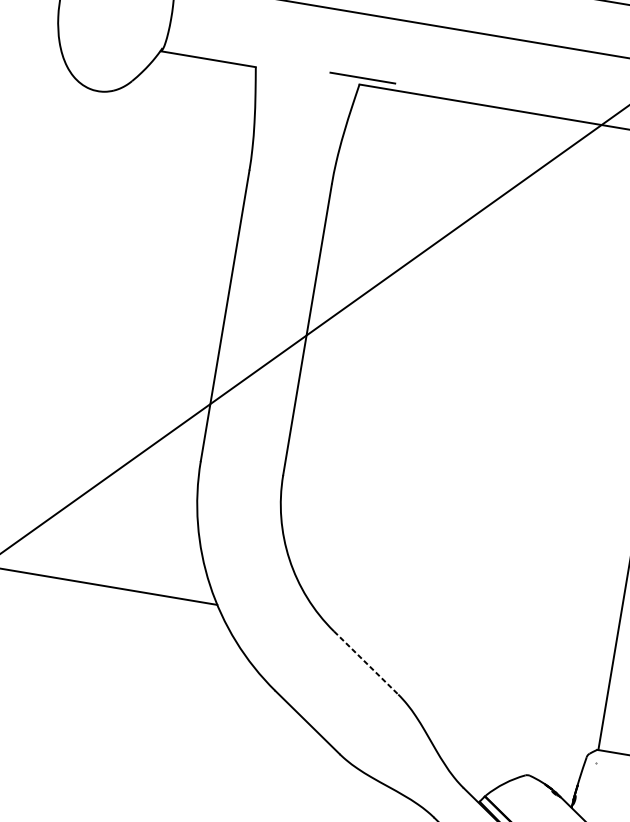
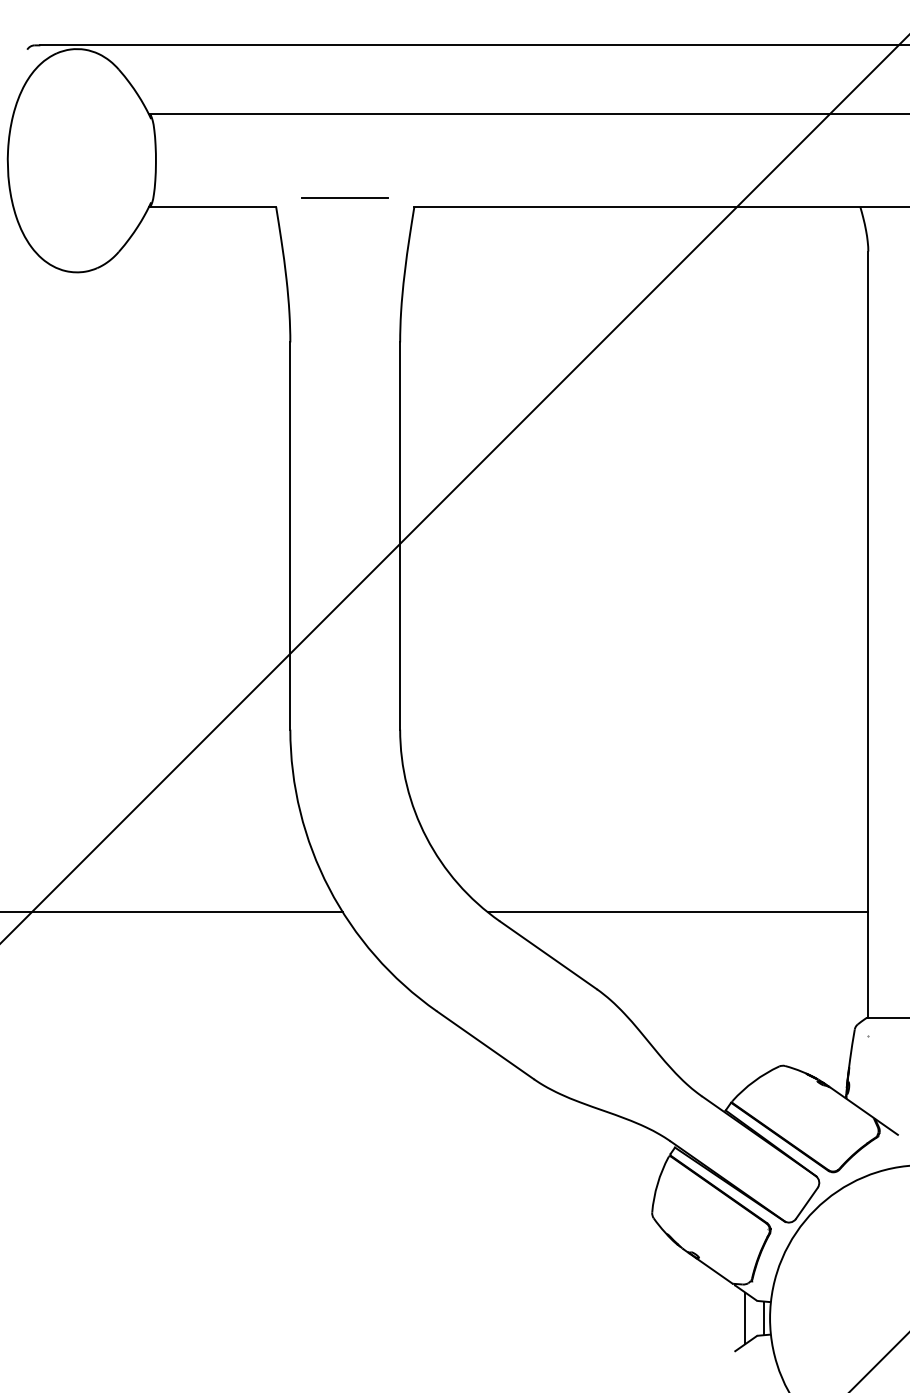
line: (362, 77) -> (344, 197), moved
line: (468, 647) -> (677, 912), added
line: (366, 663) -> (548, 955), dashed -> solid

